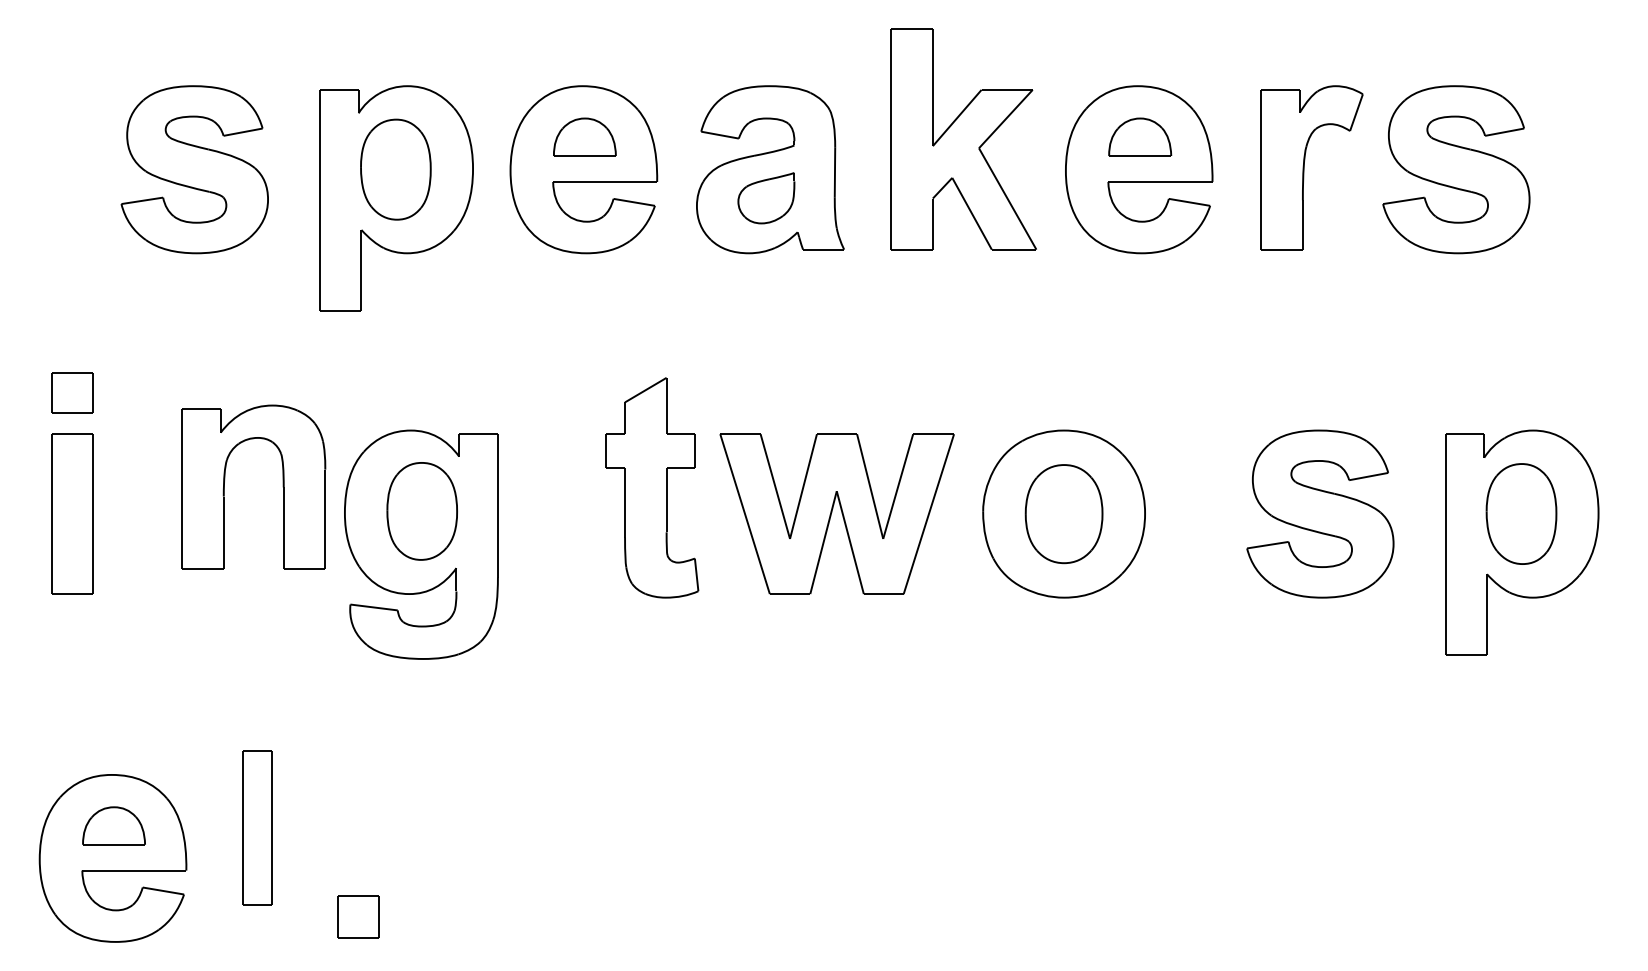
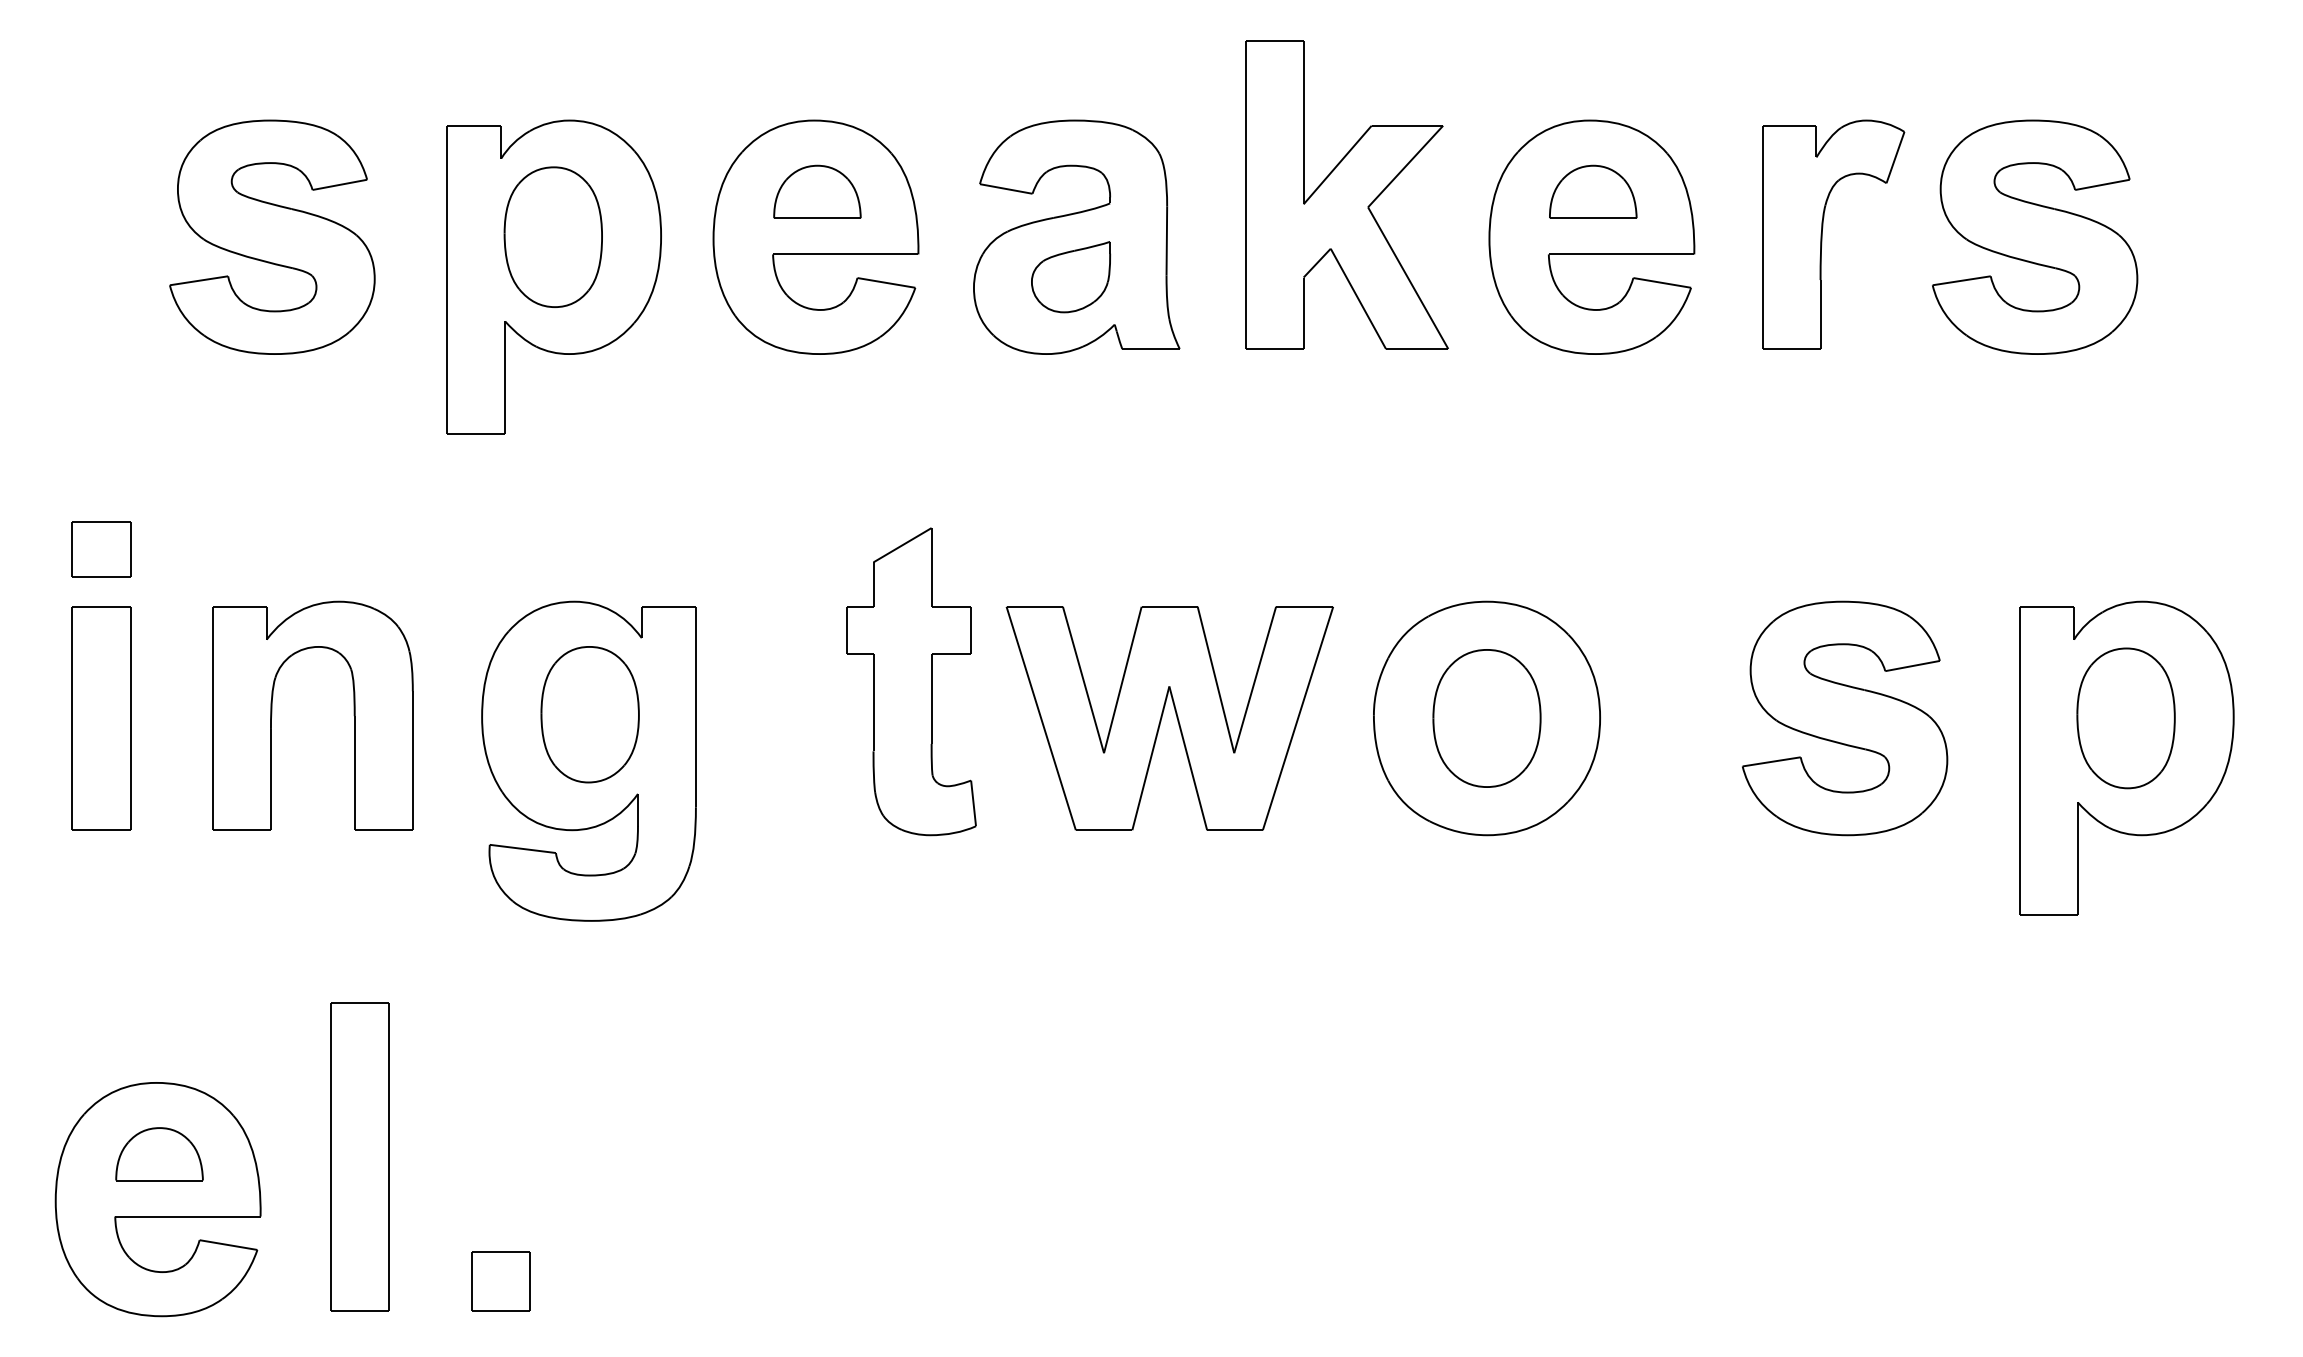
part: (225, 480) -> (273, 706), moved
part: (257, 827) -> (359, 1156), size x1.43

